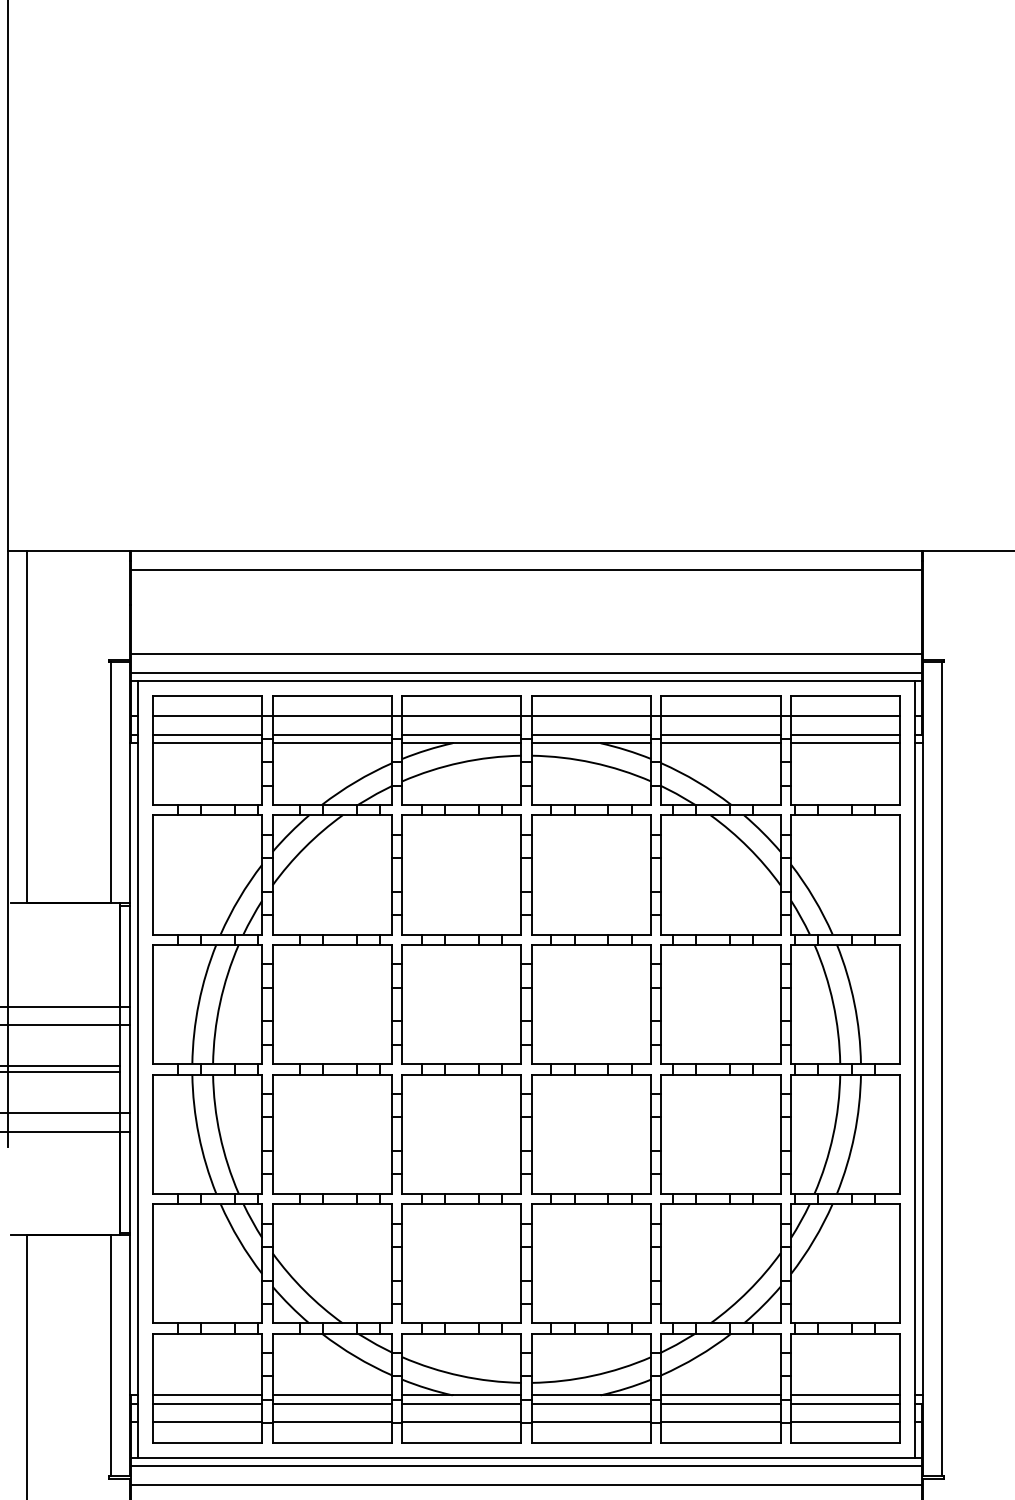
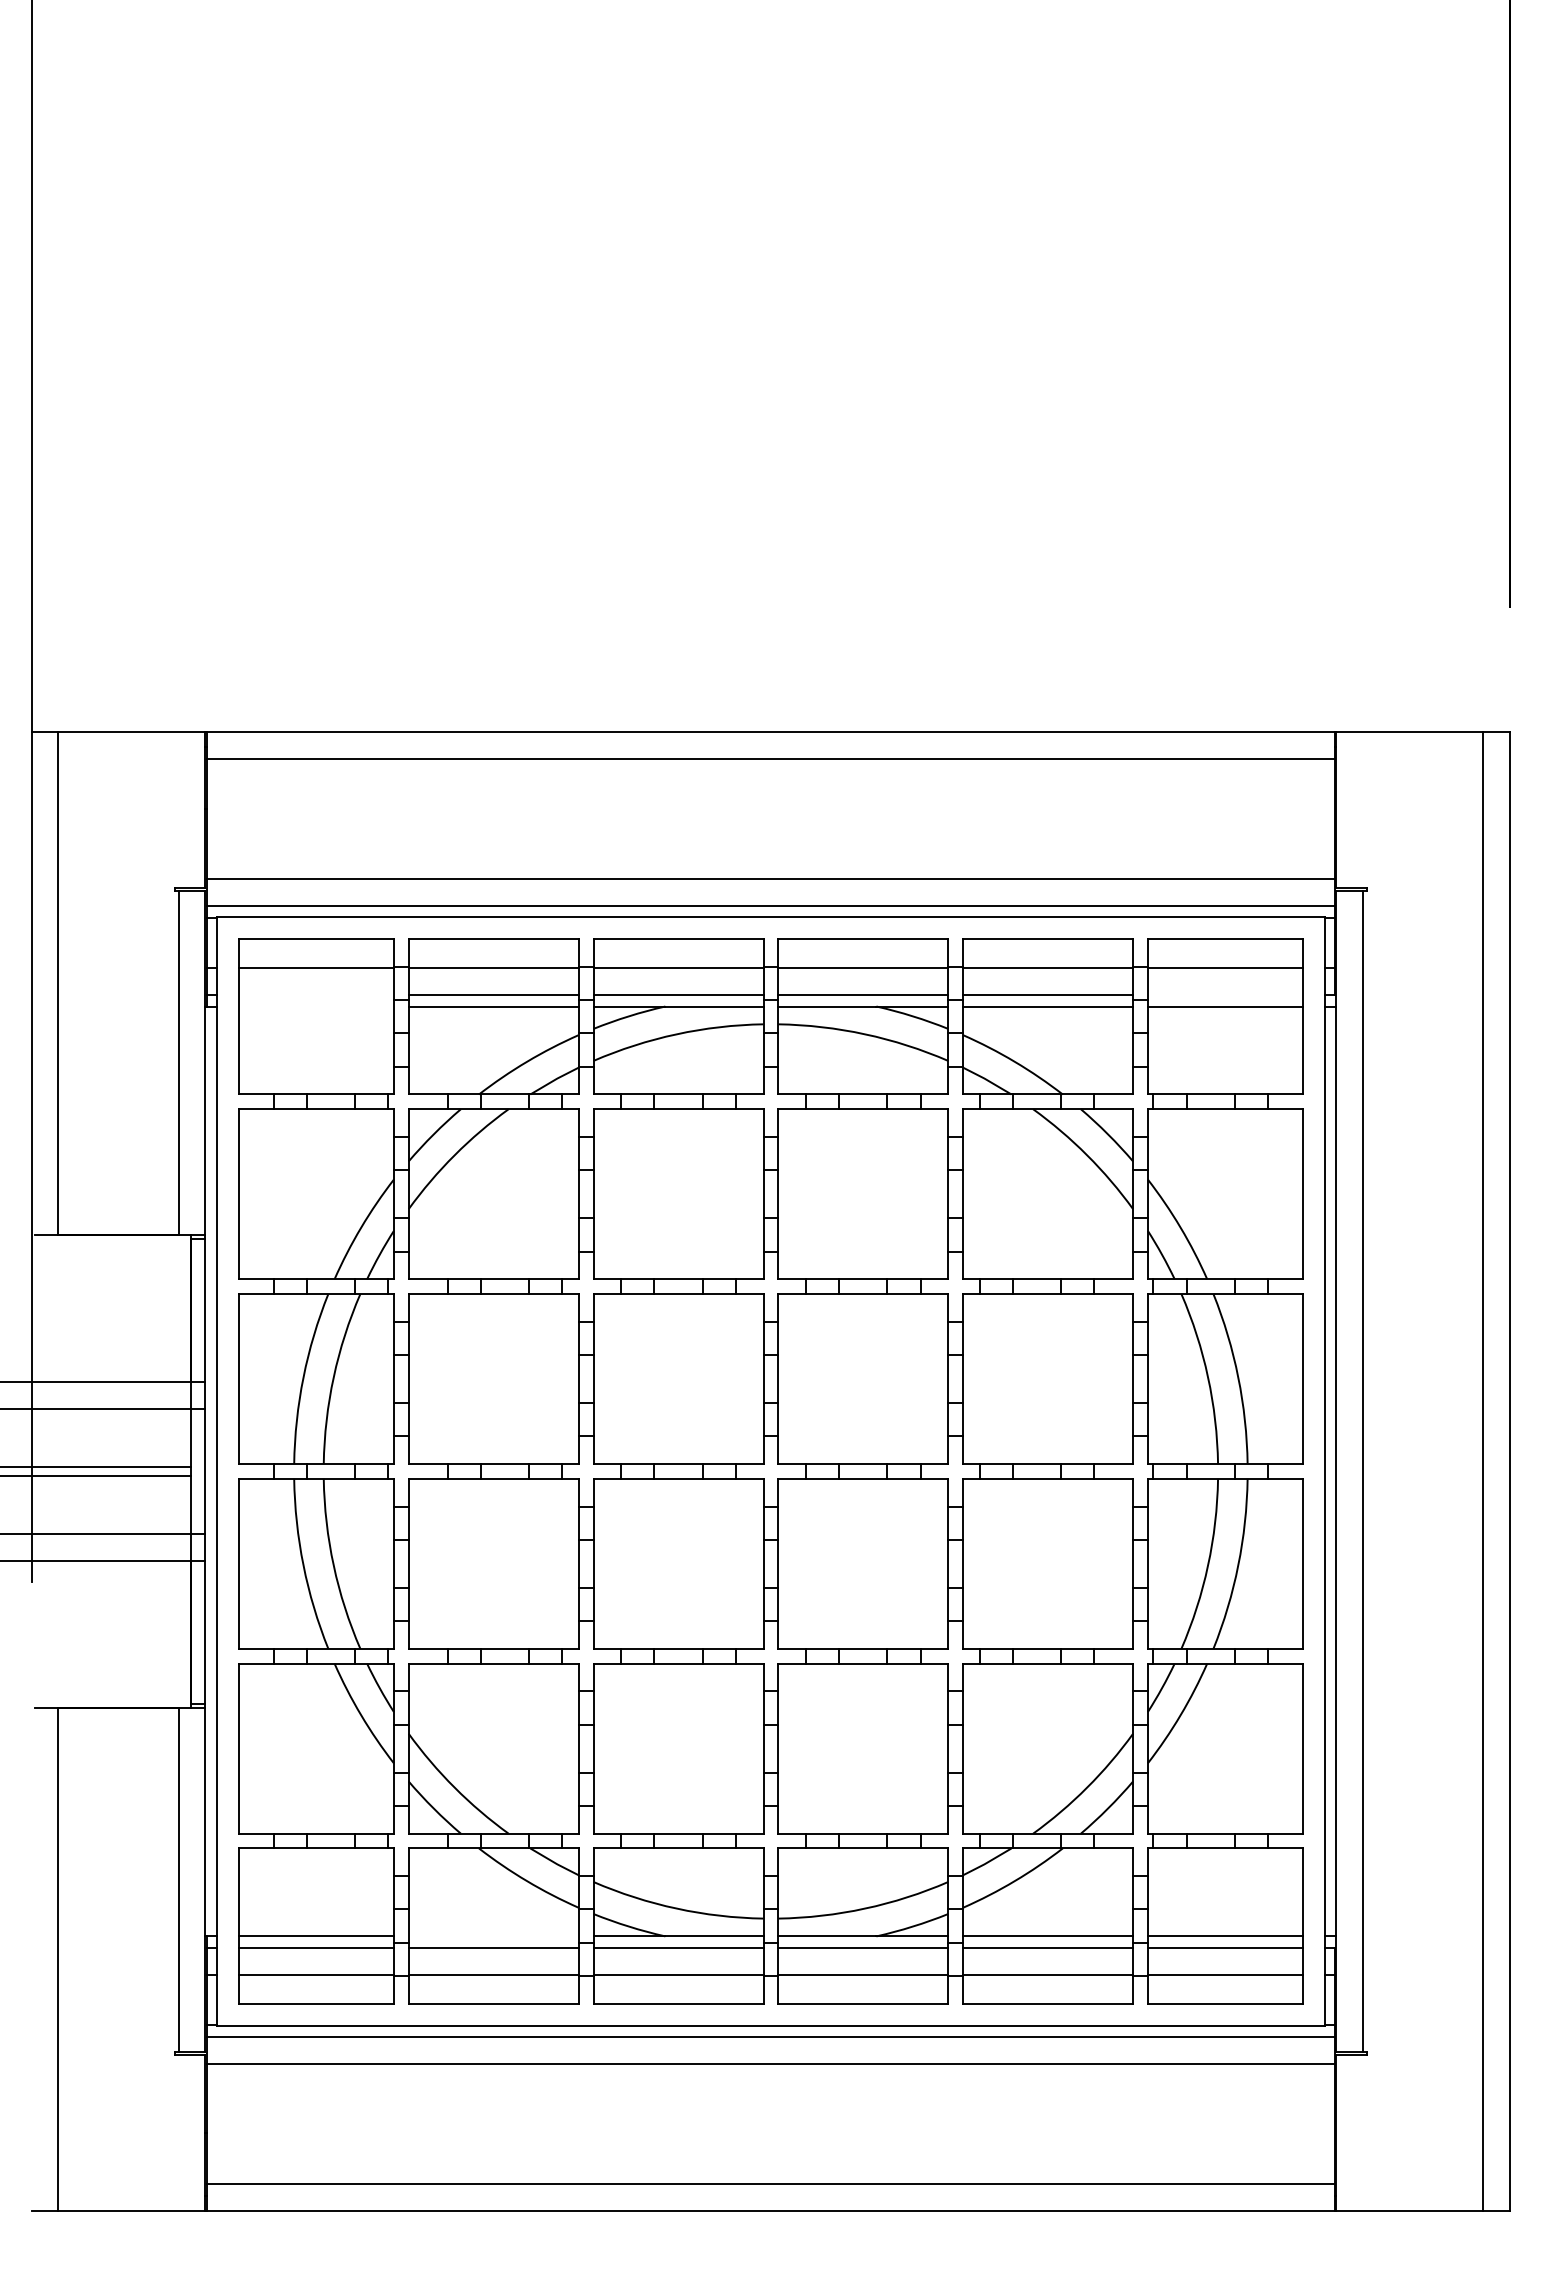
line: (207, 734) -> (315, 994), removed
line: (845, 734) -> (1225, 994), removed
line: (207, 743) -> (315, 1006), removed
line: (332, 1395) -> (493, 1936), removed

